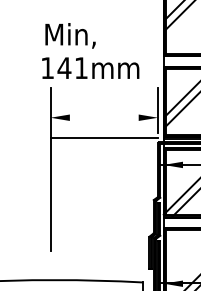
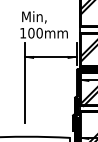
text: (72, 66) -> (35, 32), 141mm -> 100mm
line: (103, 138) -> (50, 57), moved

